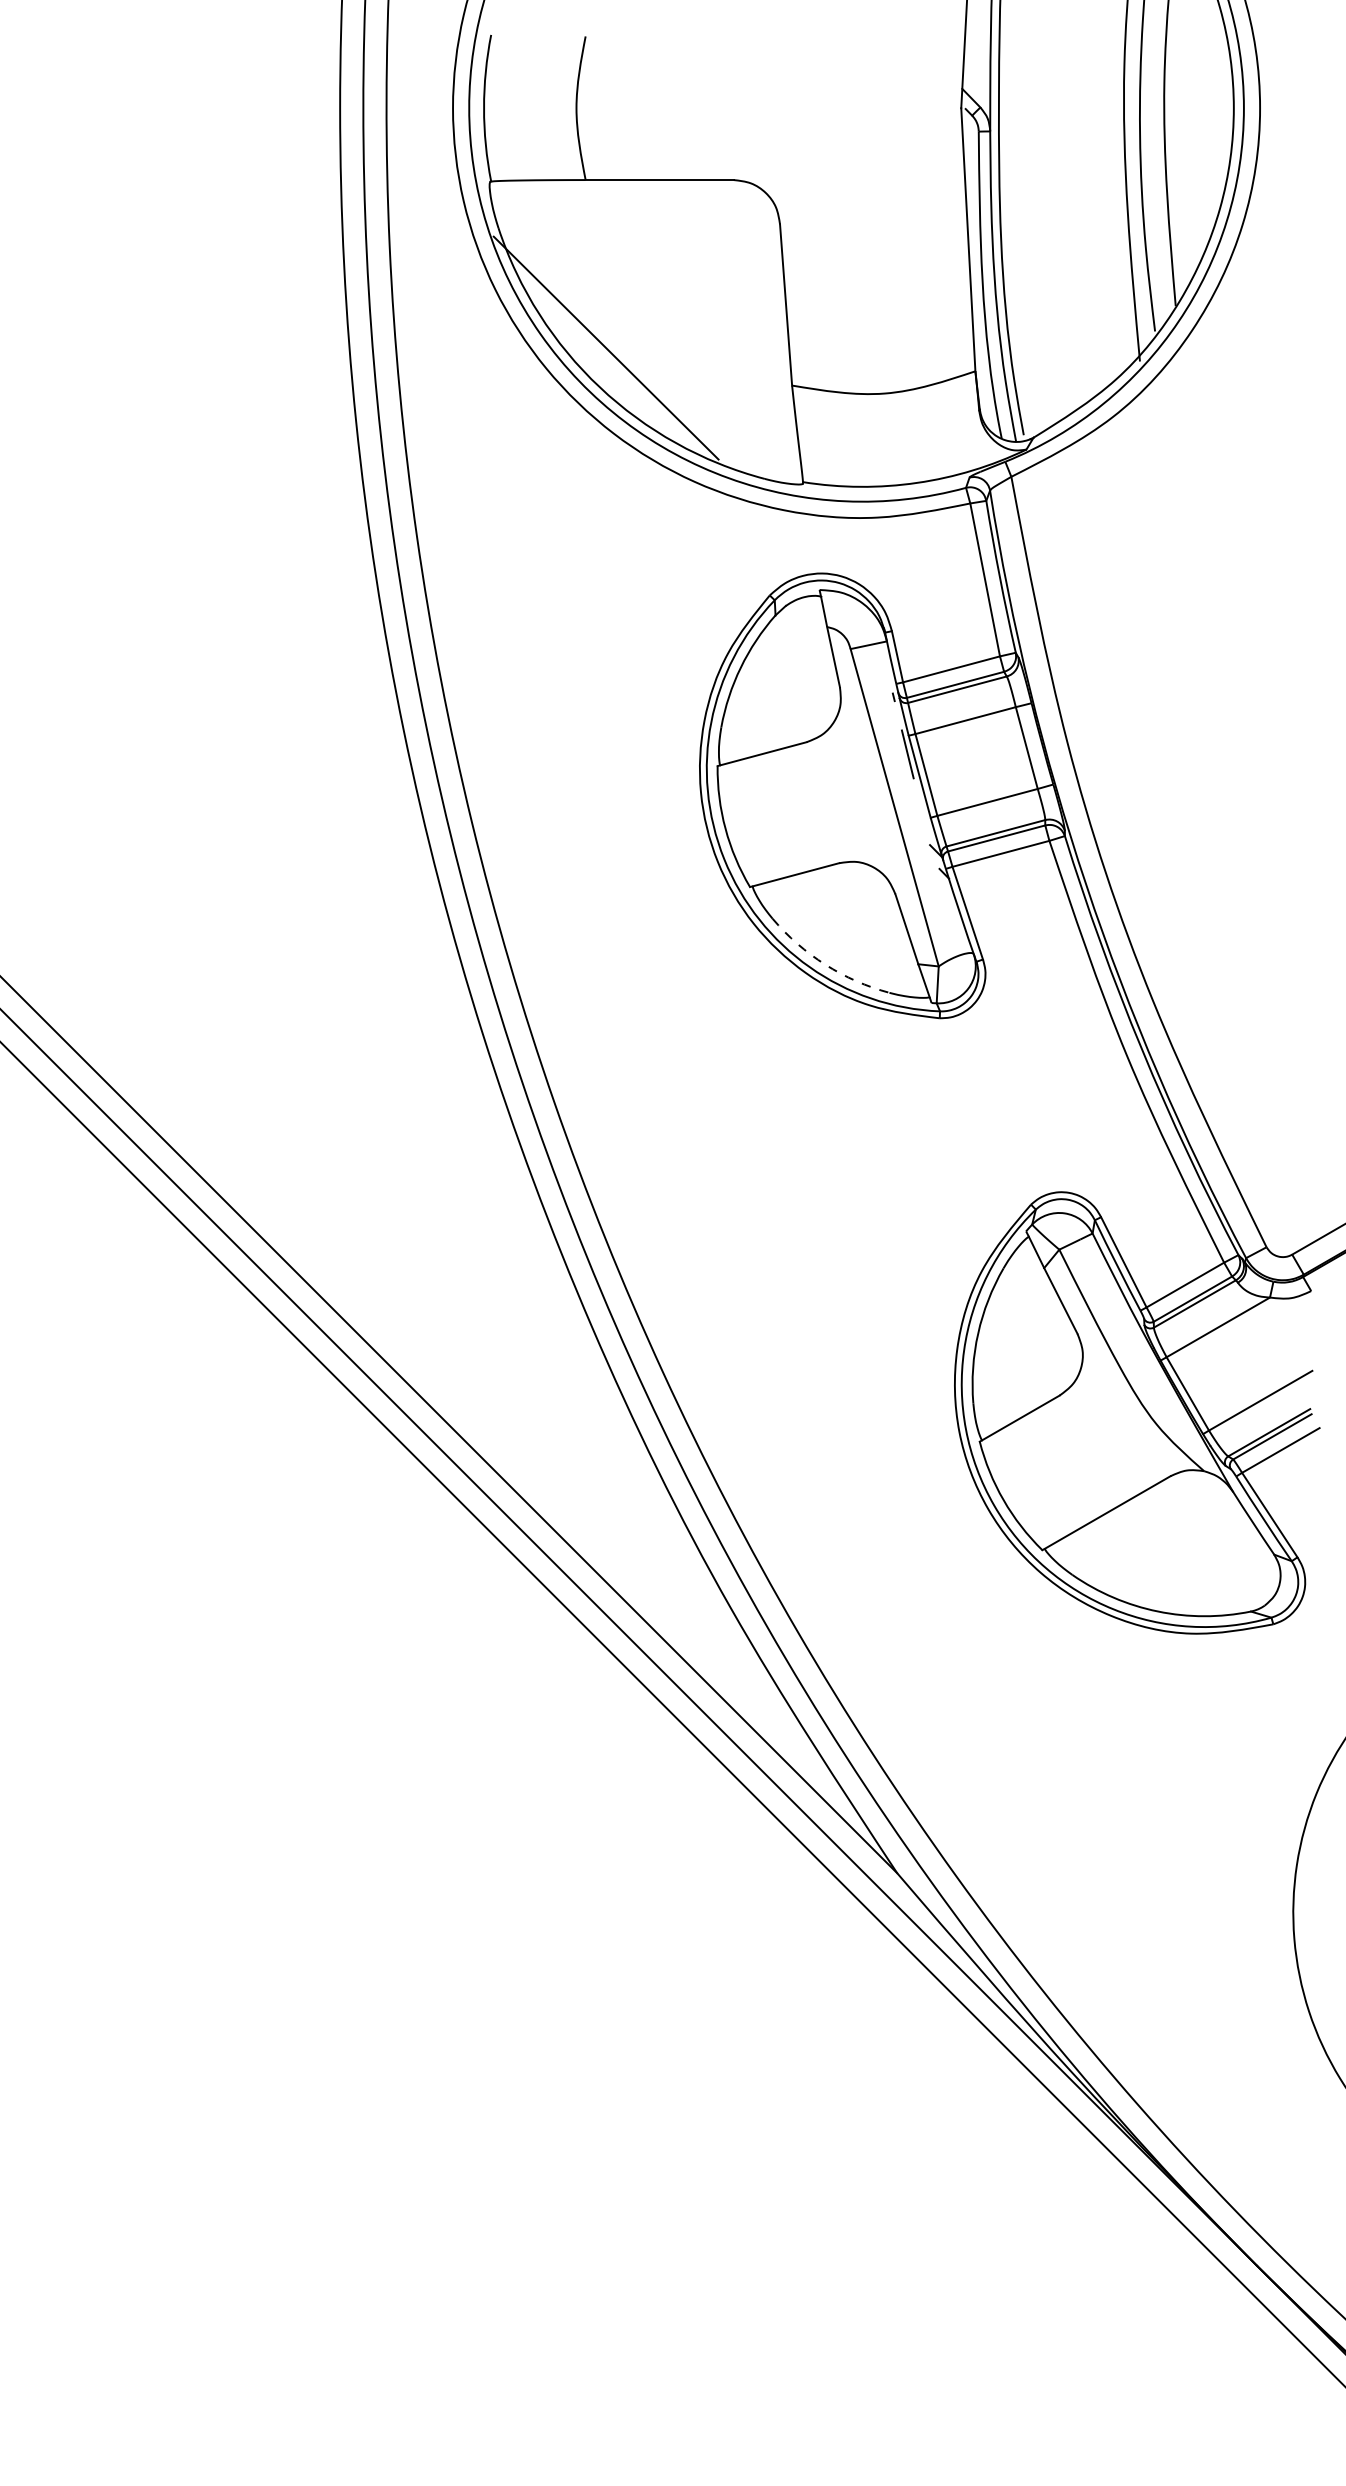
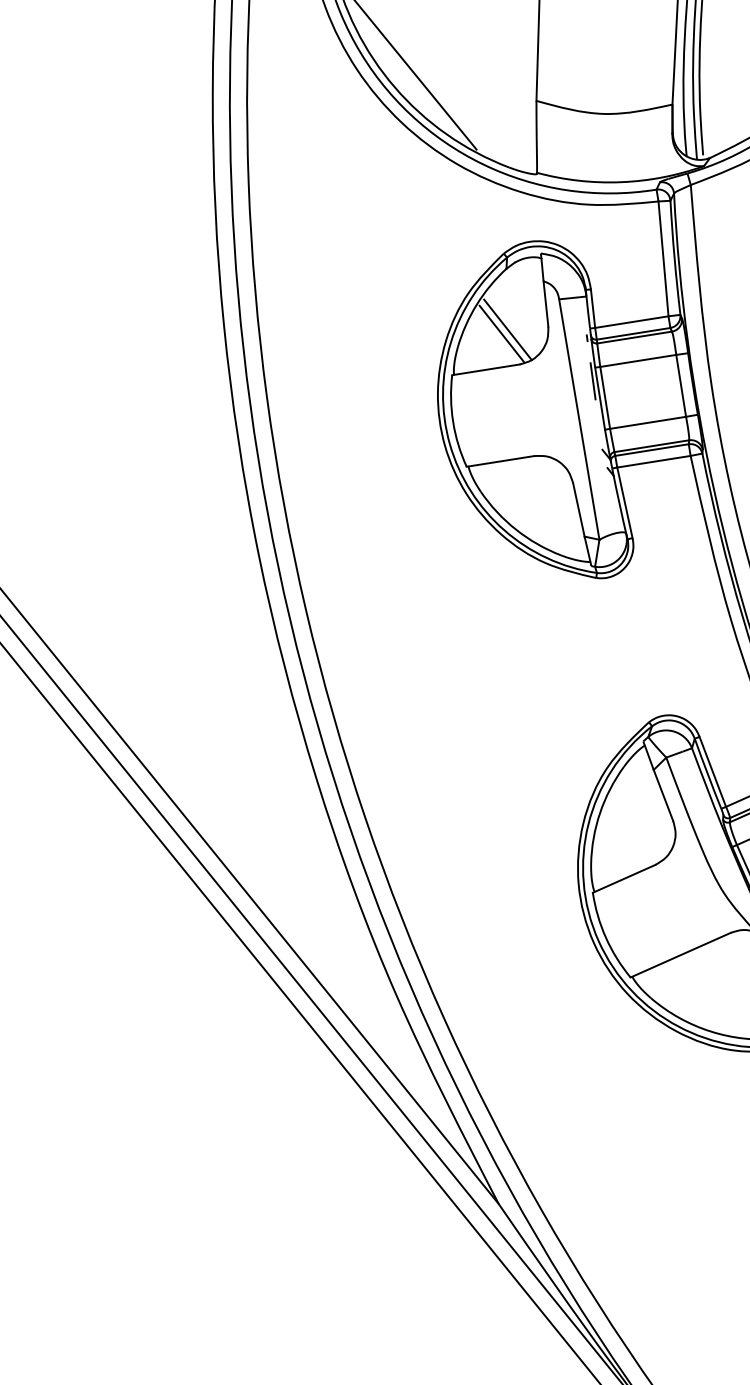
line: (785, 697) -> (507, 329), added
line: (778, 703) -> (501, 333), added
arc: (825, 964) -> (516, 529), dashed -> solid

